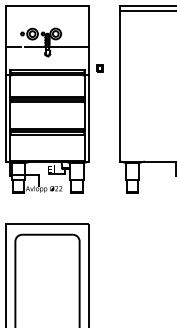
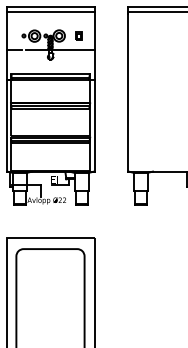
line: (47, 11) -> (50, 12), added
part: (99, 68) -> (78, 36), moved

